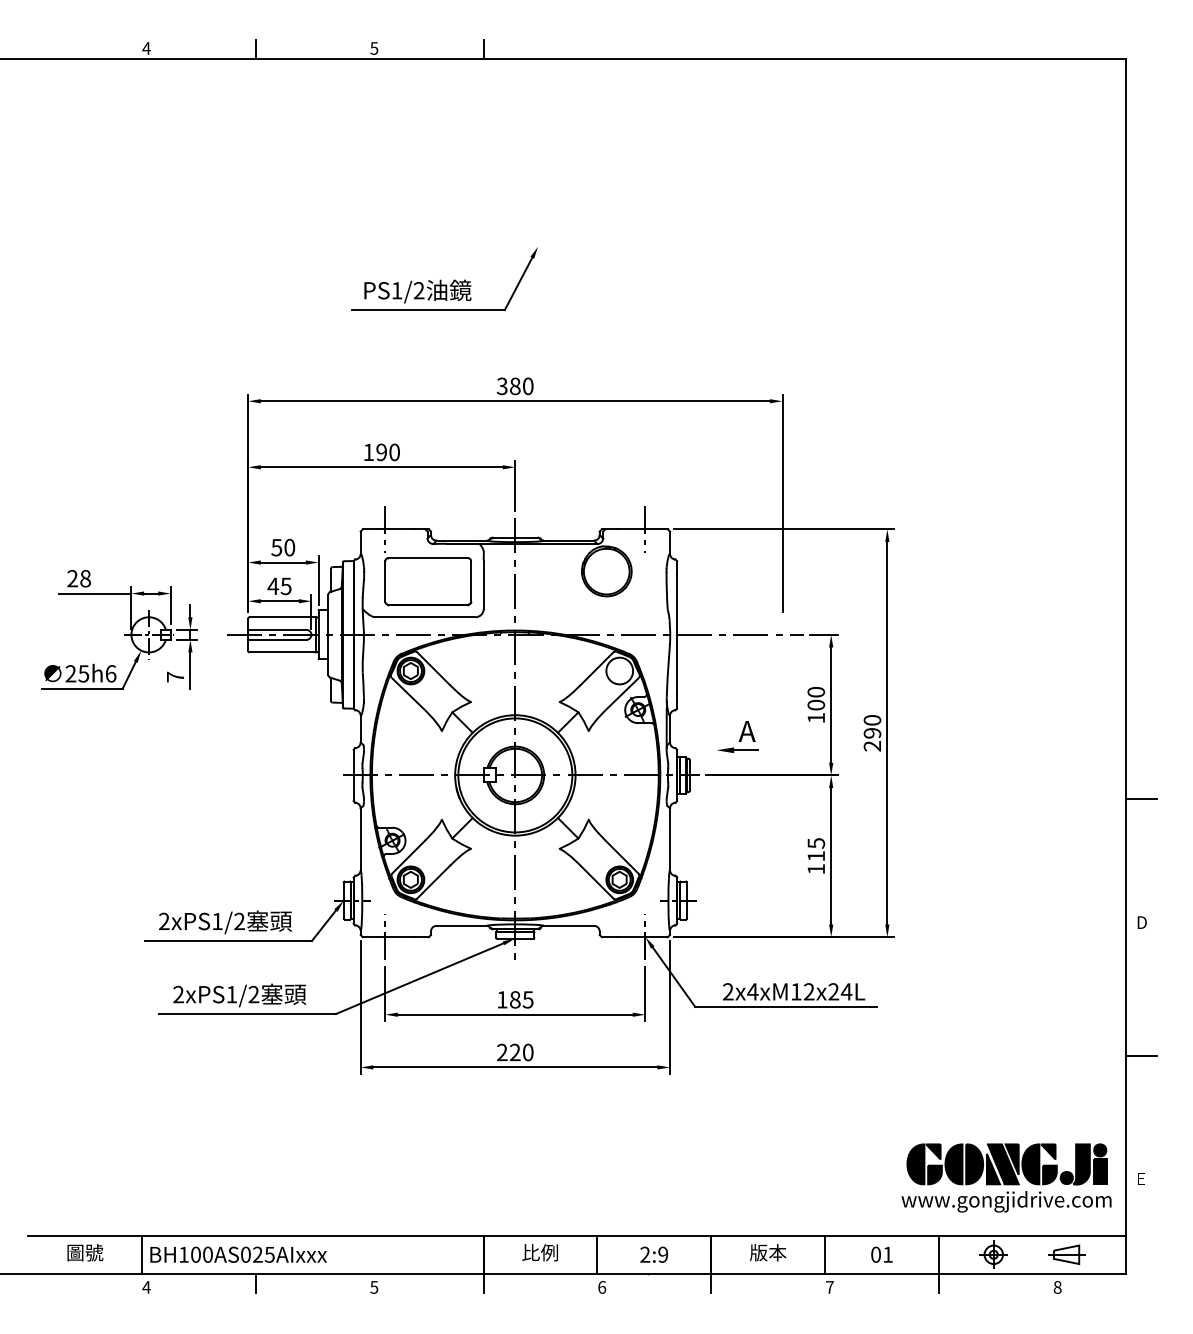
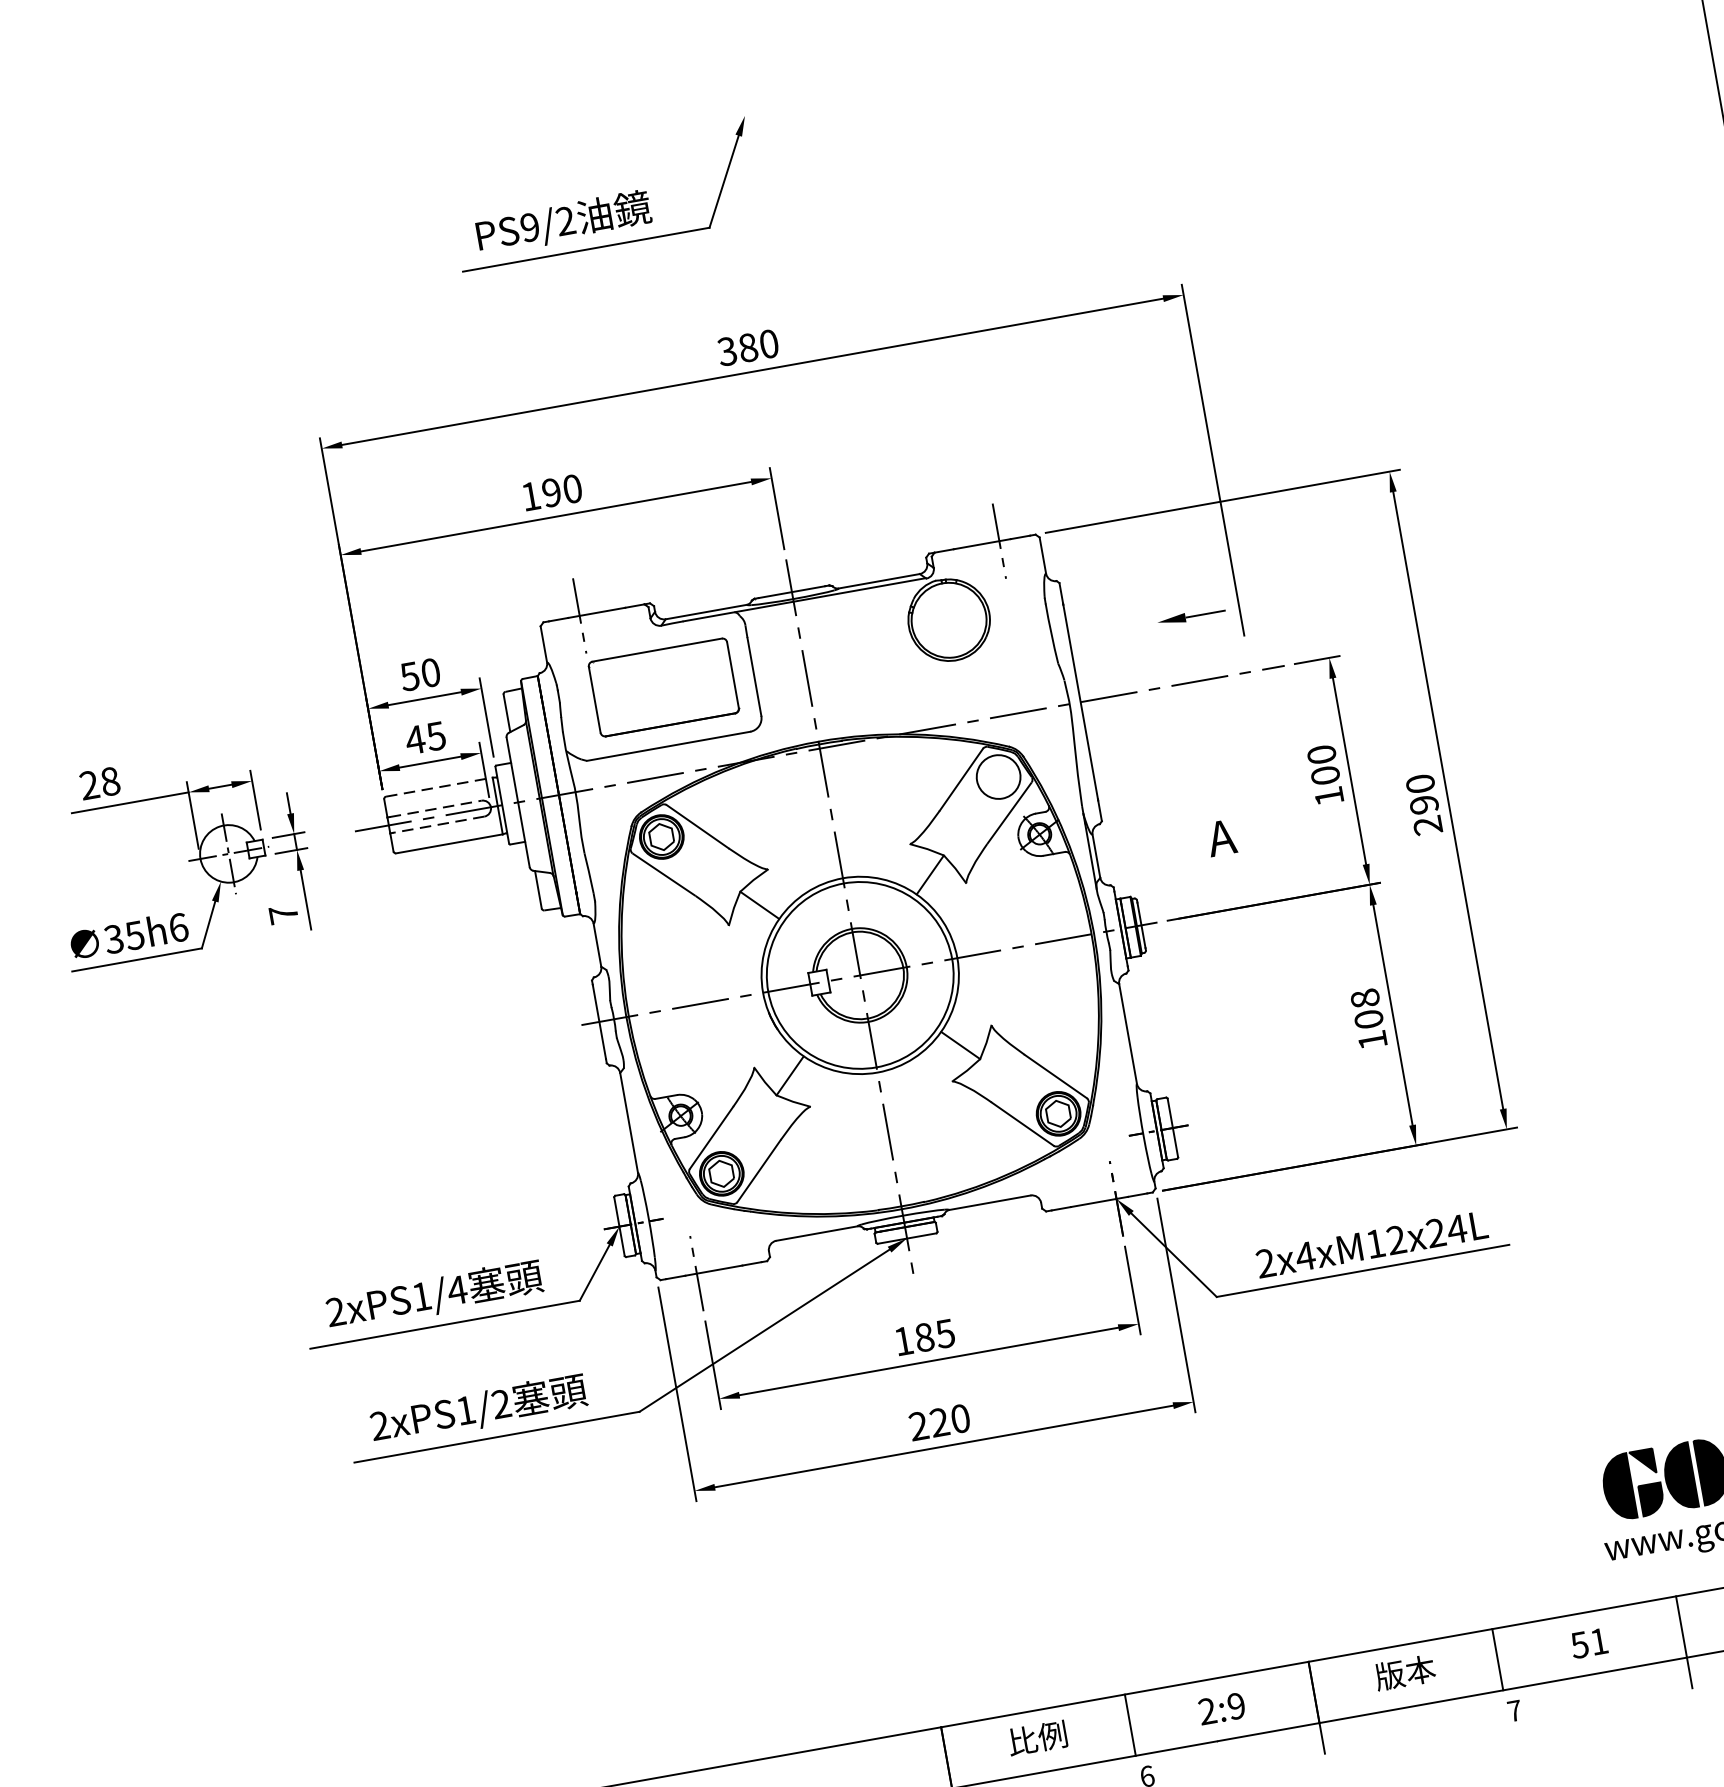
text: (396, 290) -> (529, 227), PS1/2 -> PS9/2
line: (283, 617) -> (440, 787), solid -> dashed
line: (278, 629) -> (436, 808), solid -> dashed
line: (277, 639) -> (437, 824), solid -> dashed
text: (70, 673) -> (113, 938), 25h6 -> 35h6
part: (737, 749) -> (1190, 615), moved
text: (816, 849) -> (1367, 1008), 115 -> 108
text: (239, 920) -> (456, 1288), 2xPS1/2 -> 2xPS1/4
text: (875, 1254) -> (1578, 1644), 01 -> 51

